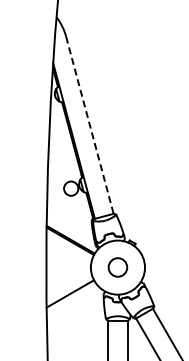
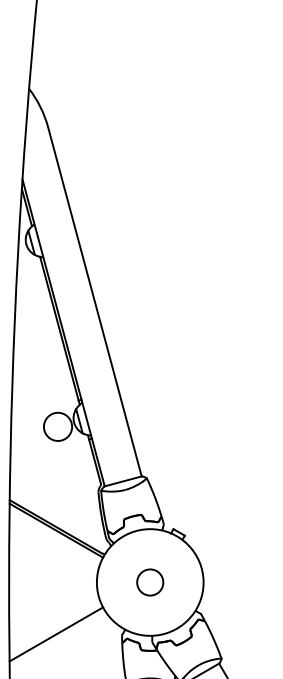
line: (89, 125) -> (94, 302), dashed -> solid
circle: (117, 267) -> (149, 582), size x0.71

